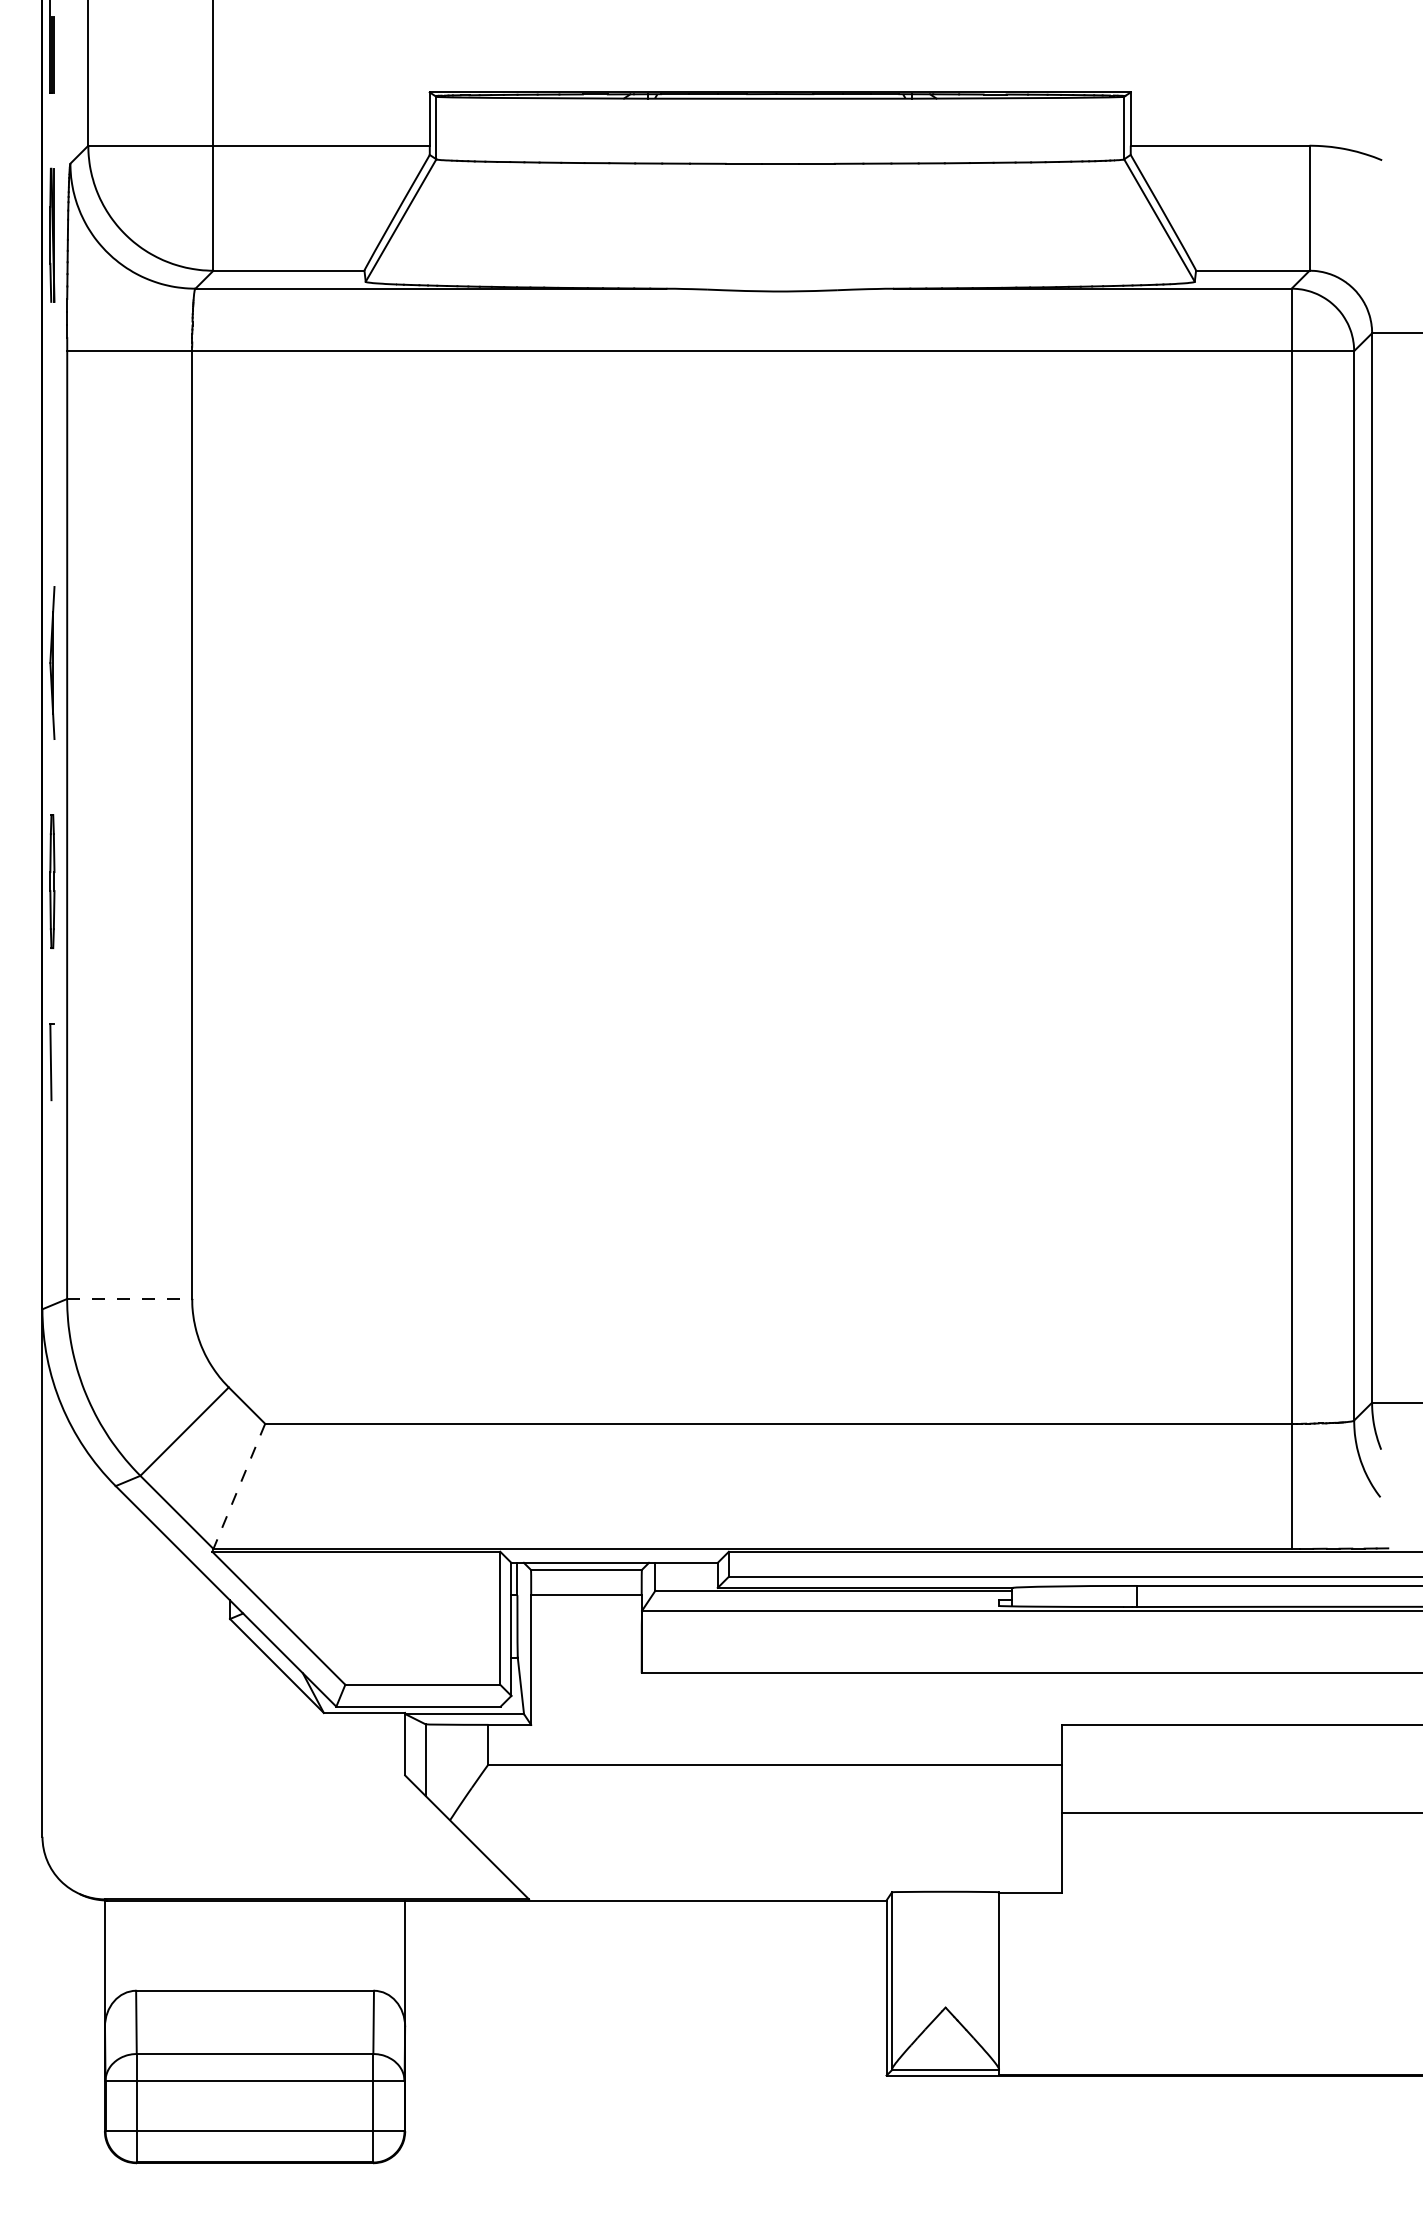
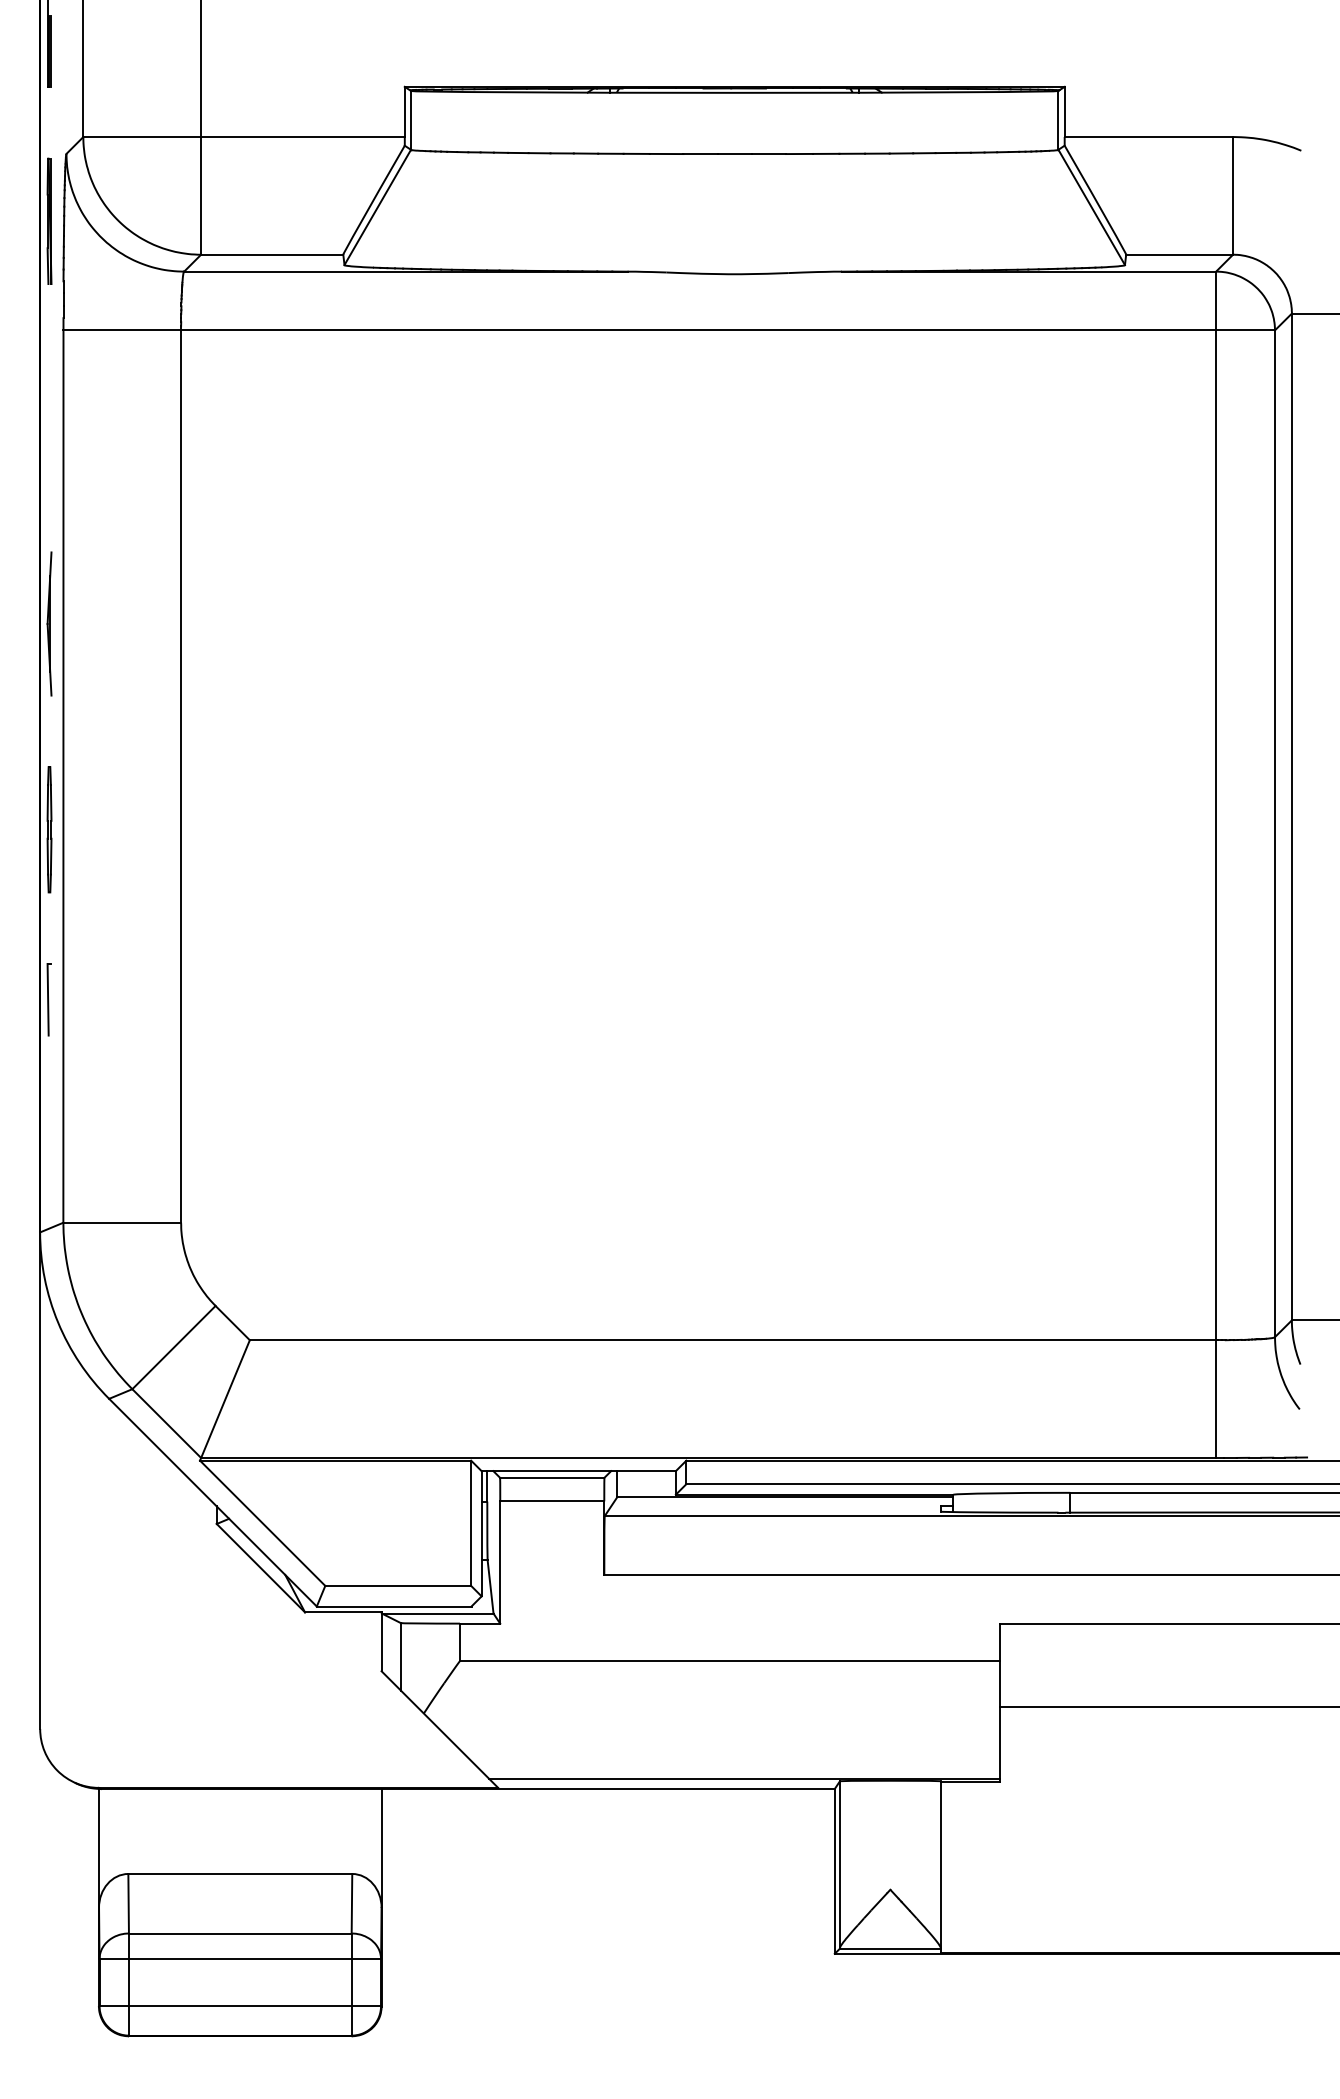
line: (129, 1299) -> (122, 1223), dashed -> solid
line: (238, 1488) -> (224, 1401), dashed -> solid
line: (790, 1889) -> (744, 1778), added

